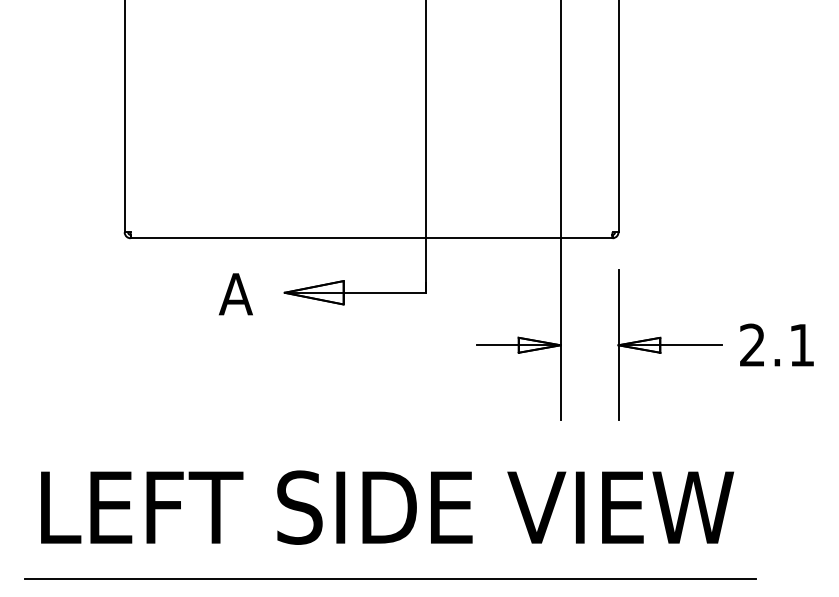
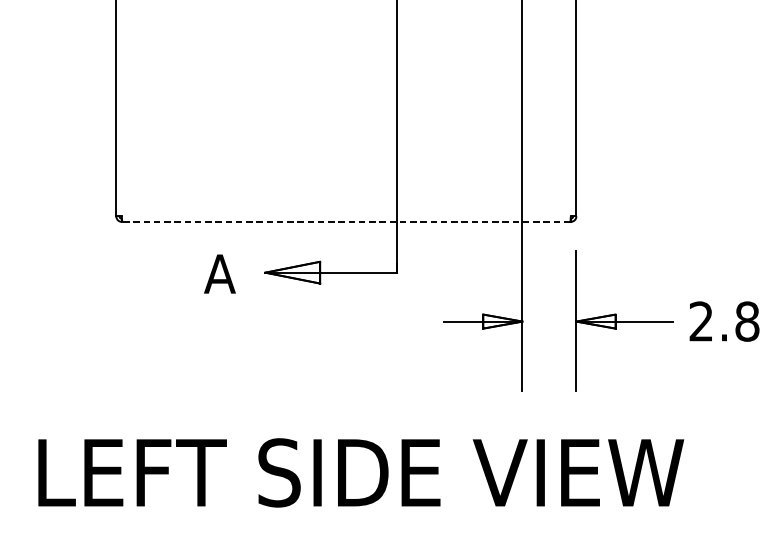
line: (371, 238) -> (346, 222), solid -> dashed
text: (801, 344) -> (746, 320), 2.1 -> 2.8
line: (390, 579) -> (363, 539), removed

